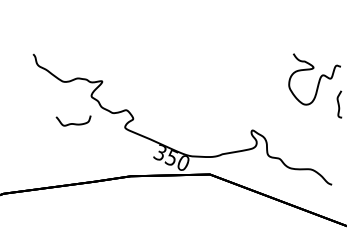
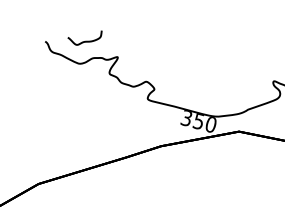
curve: (73, 123) -> (86, 41), moved

